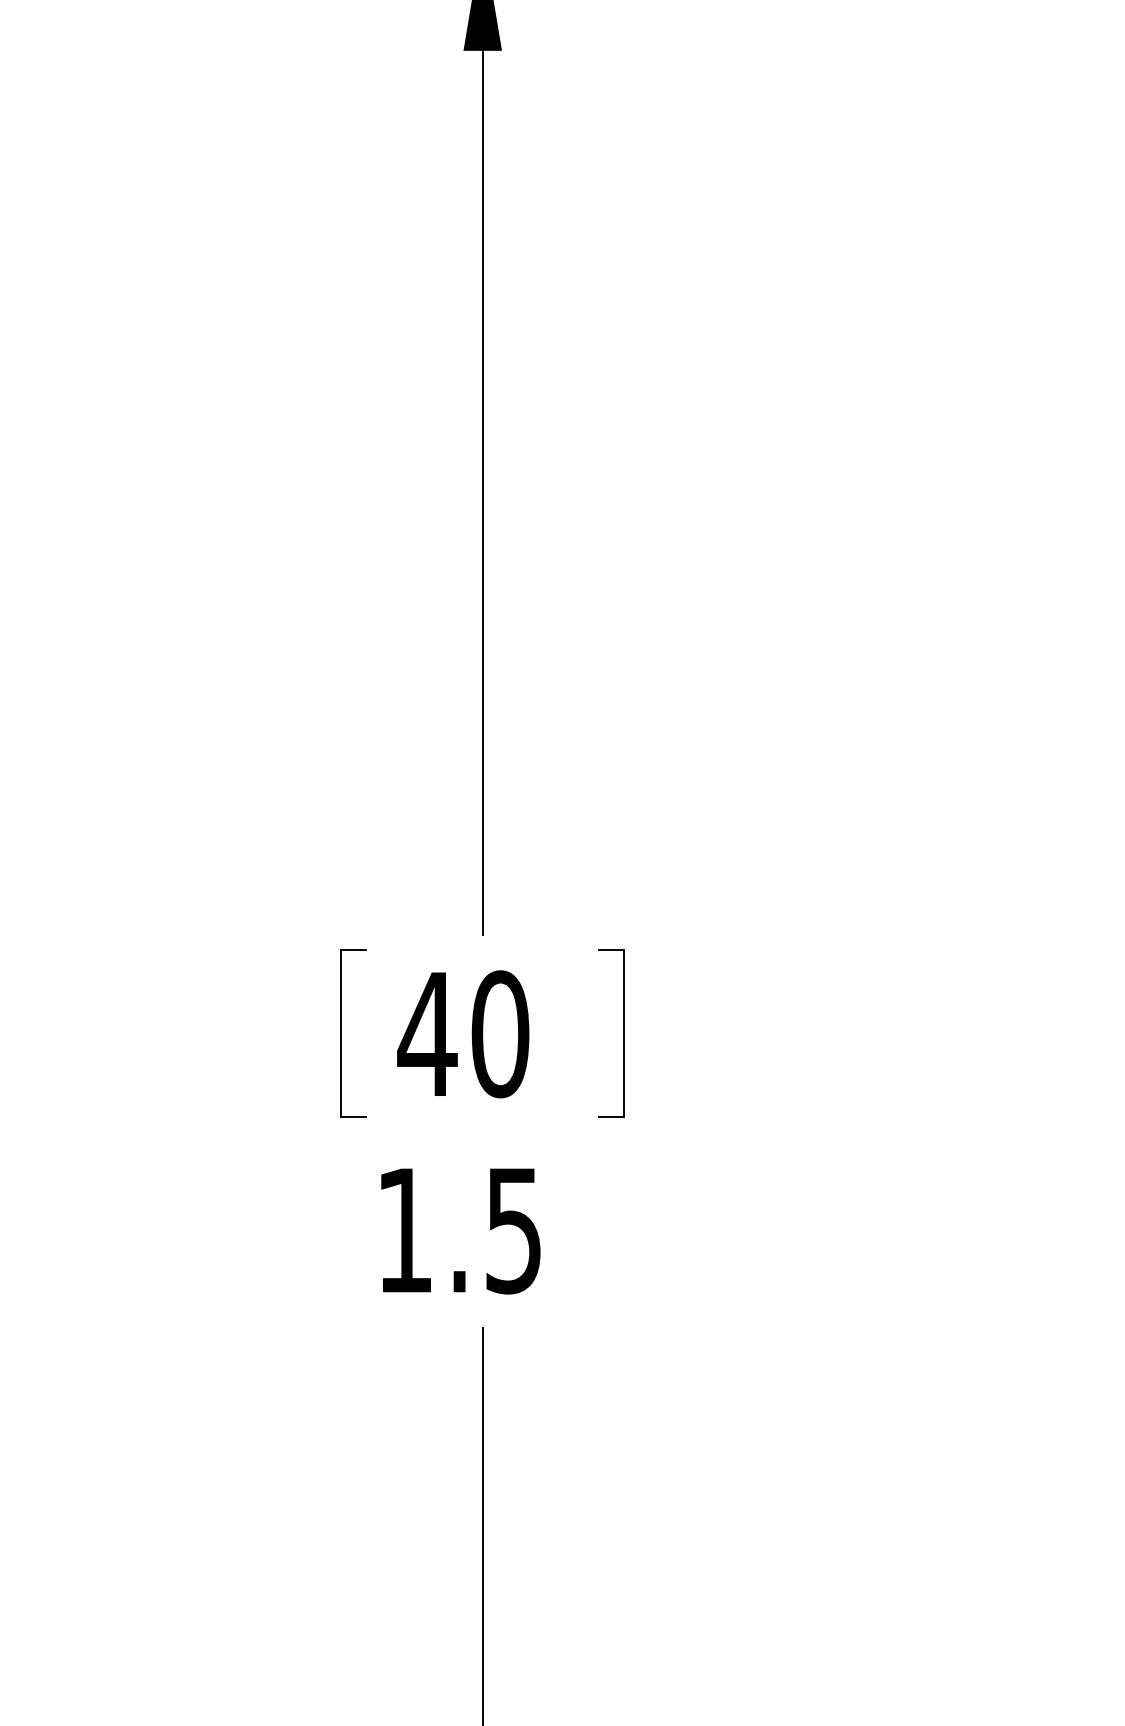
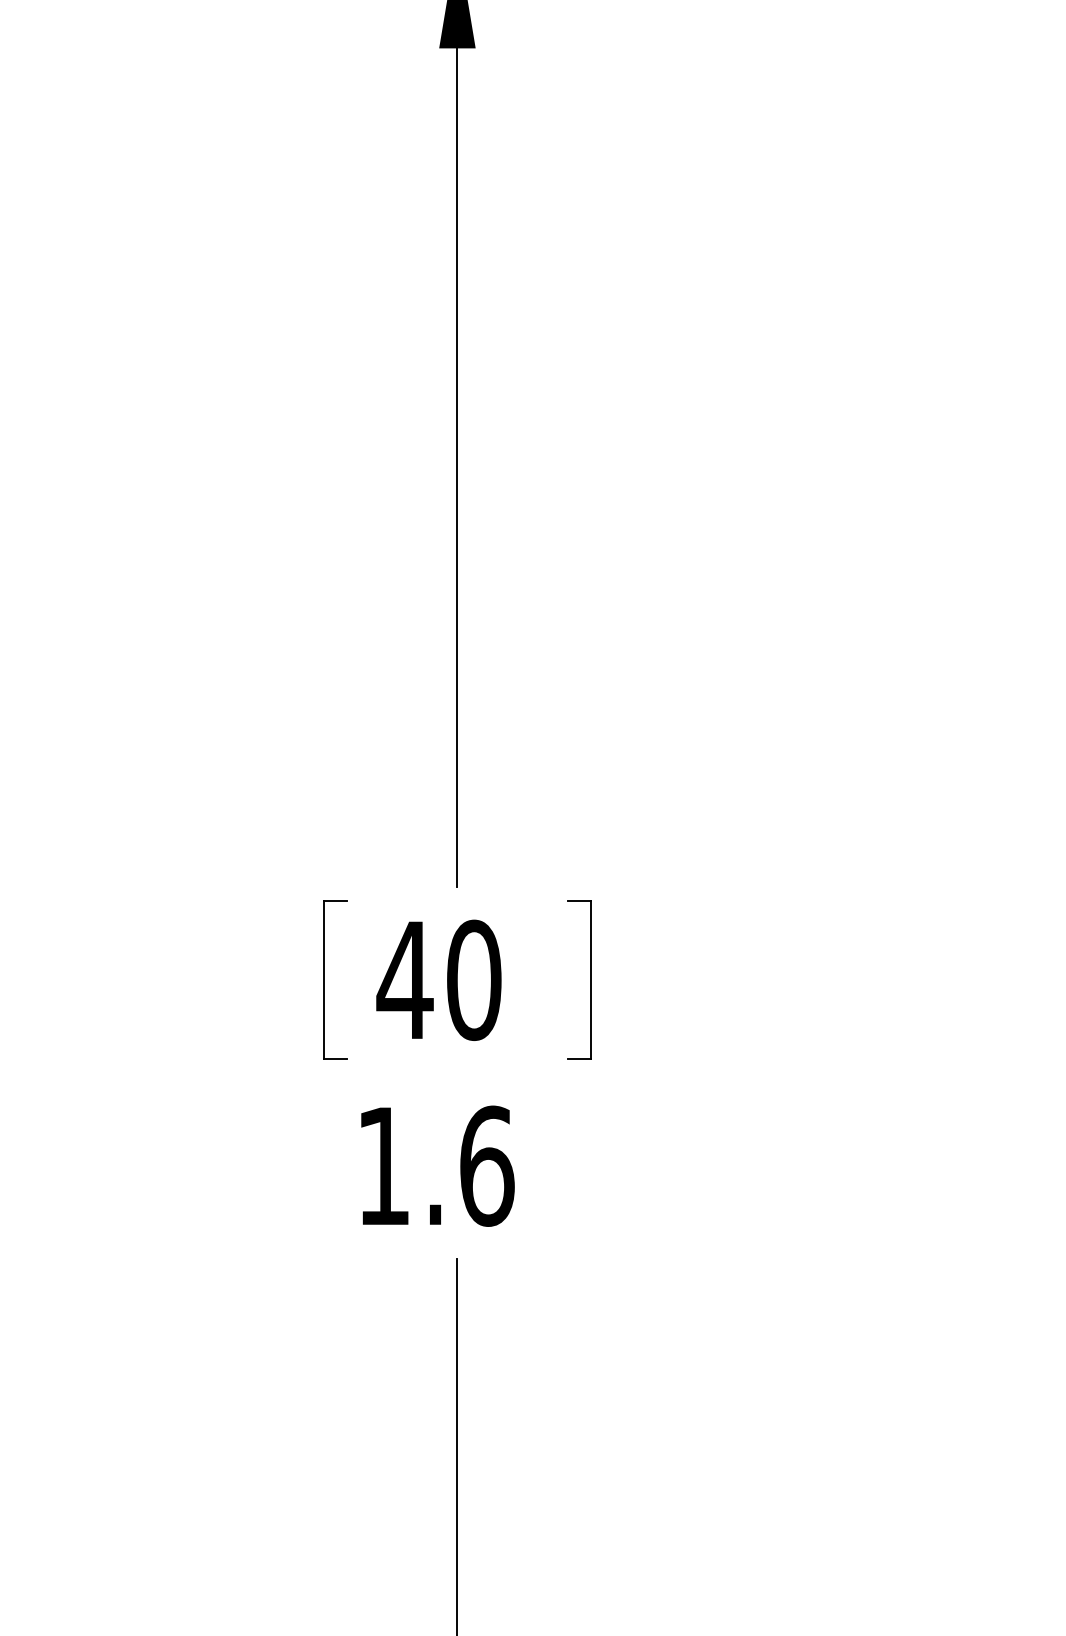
text: (514, 1230) -> (487, 1166), 1.5 -> 1.6

